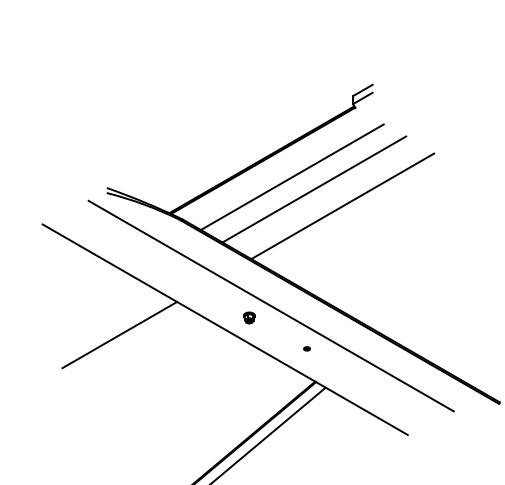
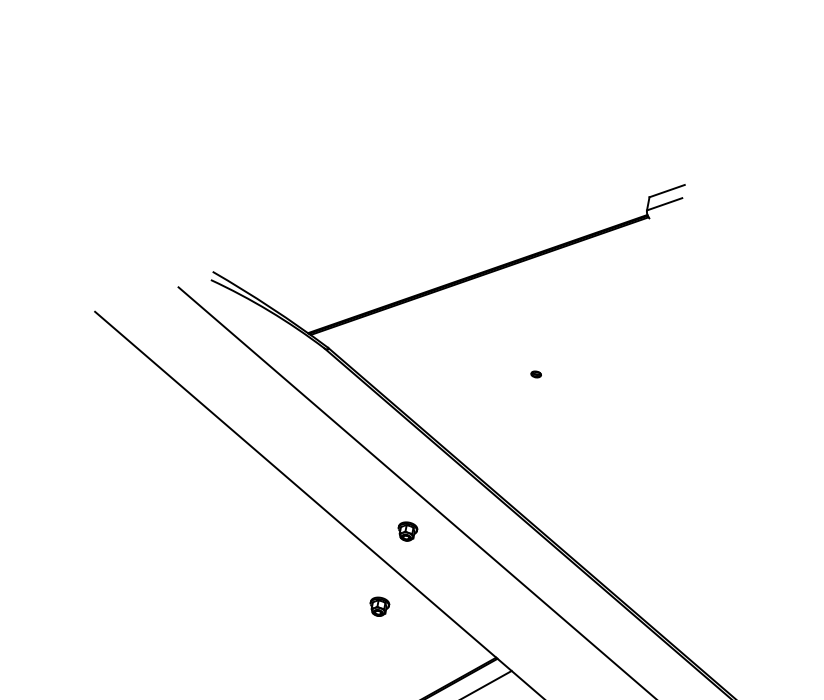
line: (291, 177) -> (521, 312), removed
line: (314, 189) -> (555, 339), removed
line: (342, 206) -> (596, 376), removed
line: (119, 334) -> (187, 518), removed
part: (306, 348) -> (535, 373), moved
part: (241, 364) -> (379, 606), added

